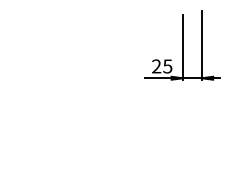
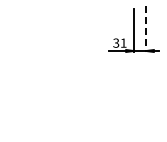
line: (202, 45) -> (146, 29), solid -> dashed
text: (161, 65) -> (119, 42), 25 -> 31

